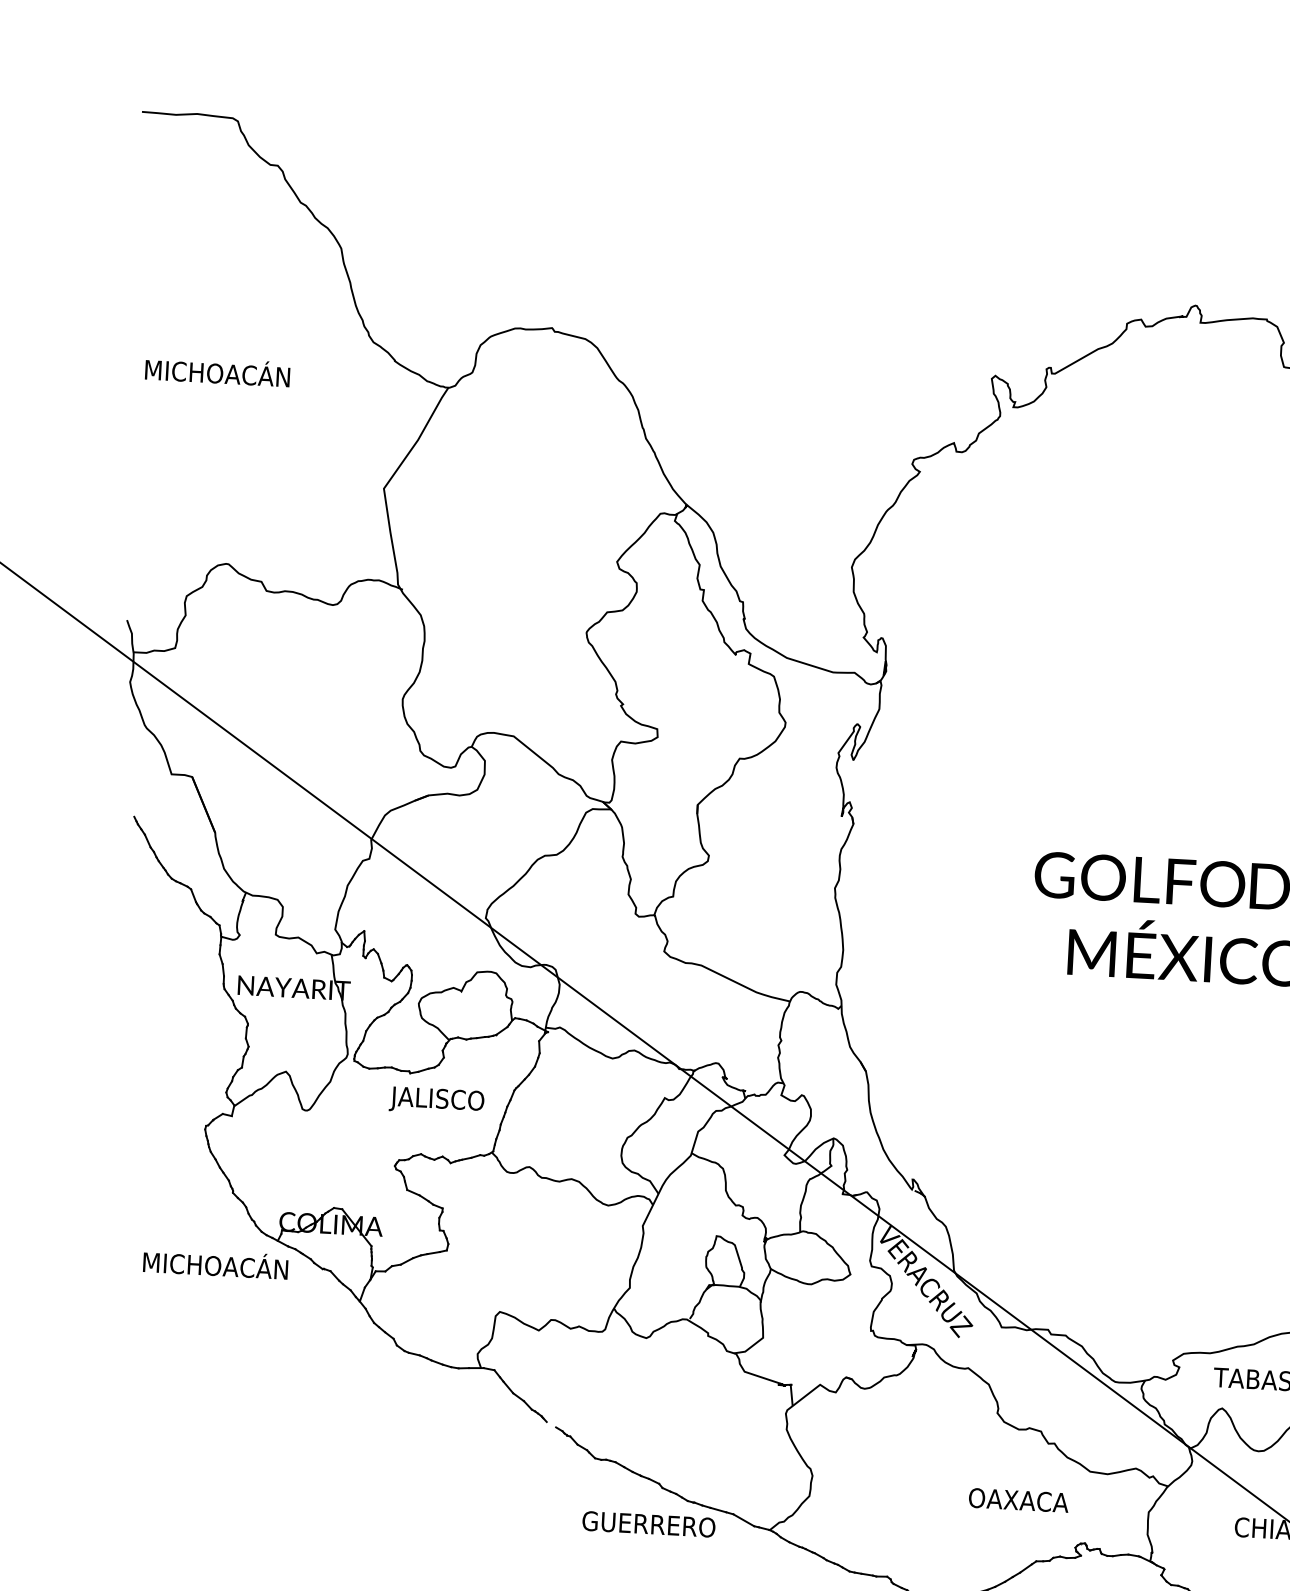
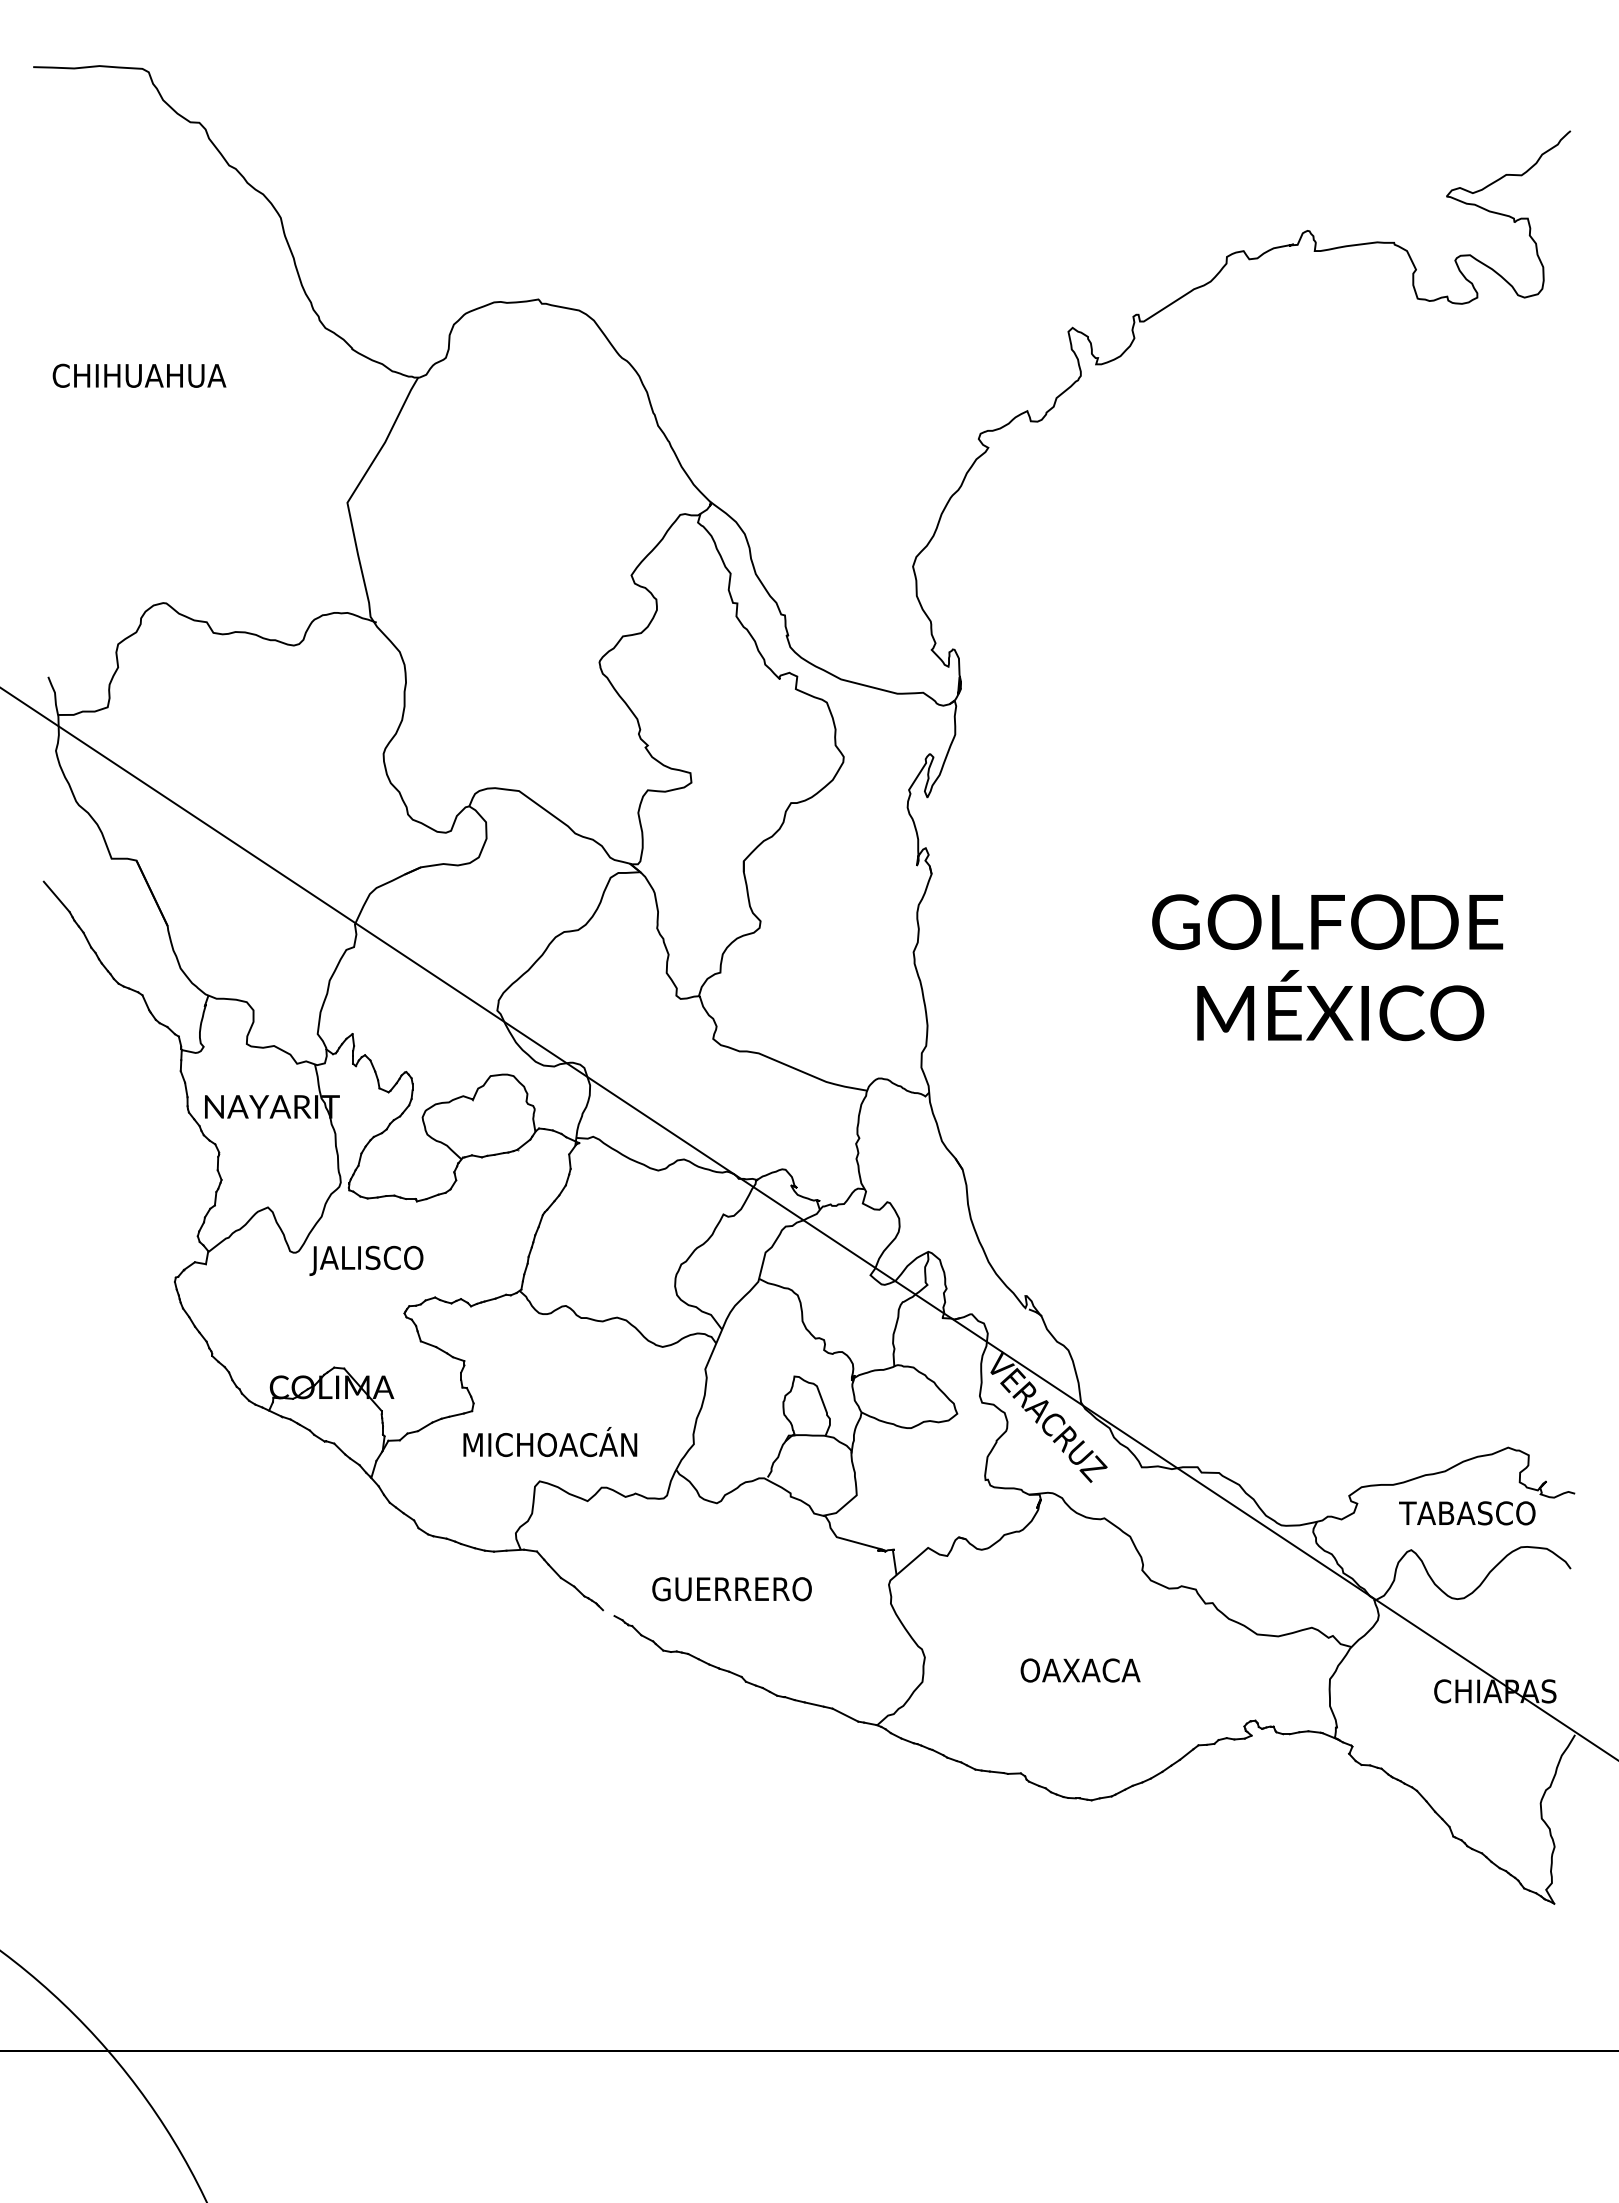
text: (216, 370) -> (139, 372), MICHOACÁN -> CHIHUAHUA
line: (124, 803) -> (56, 896), added
text: (436, 1100) -> (366, 1260), moved
text: (215, 1264) -> (550, 1442), moved
text: (1018, 1500) -> (1080, 1670), moved
text: (648, 1524) -> (731, 1589), moved

